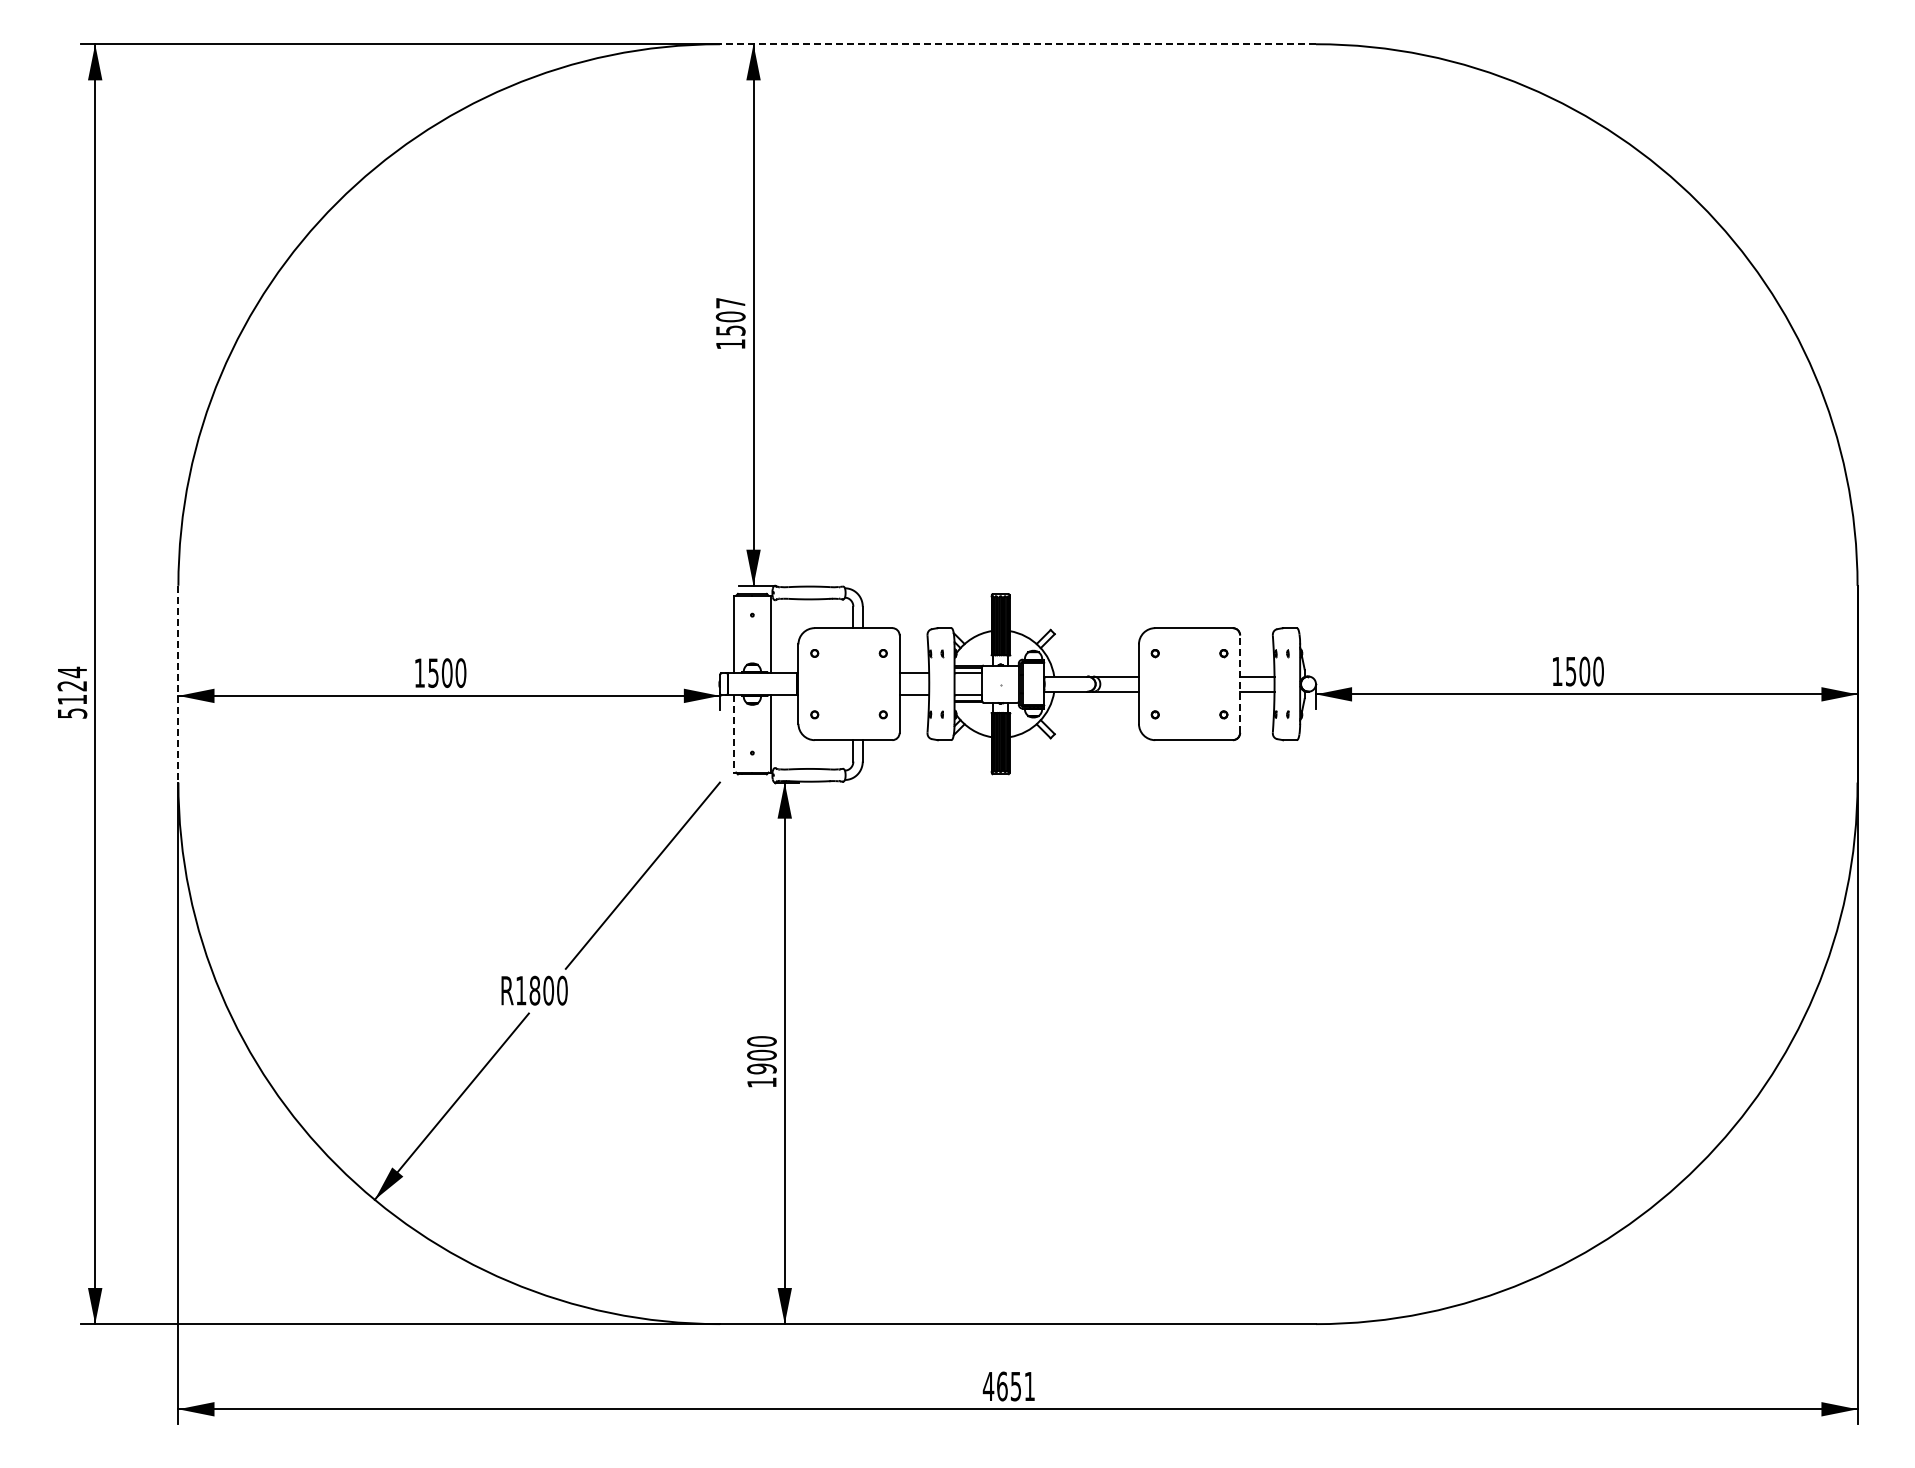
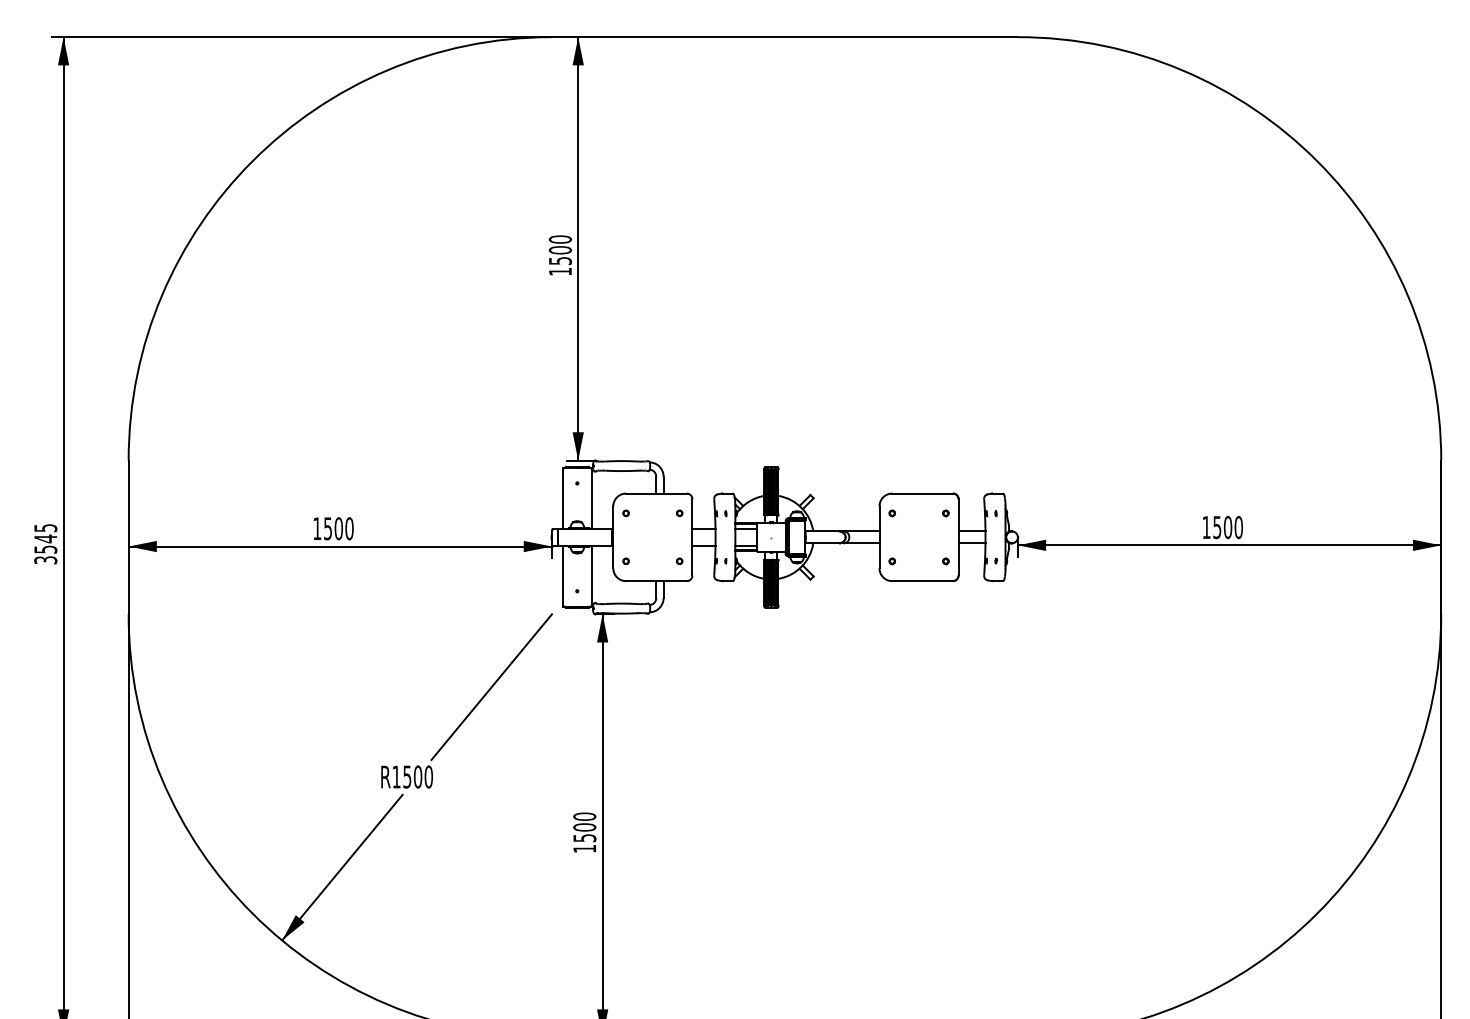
line: (1017, 44) -> (784, 37), dashed -> solid
text: (730, 302) -> (560, 239), 1507 -> 1500
line: (178, 684) -> (128, 537), dashed -> solid
line: (1240, 684) -> (958, 537), dashed -> solid
text: (72, 692) -> (45, 543), 5124 -> 3545
line: (733, 733) -> (562, 575), dashed -> solid
text: (534, 990) -> (407, 776), R1800 -> R1500
text: (761, 1068) -> (584, 837), 1900 -> 1500

